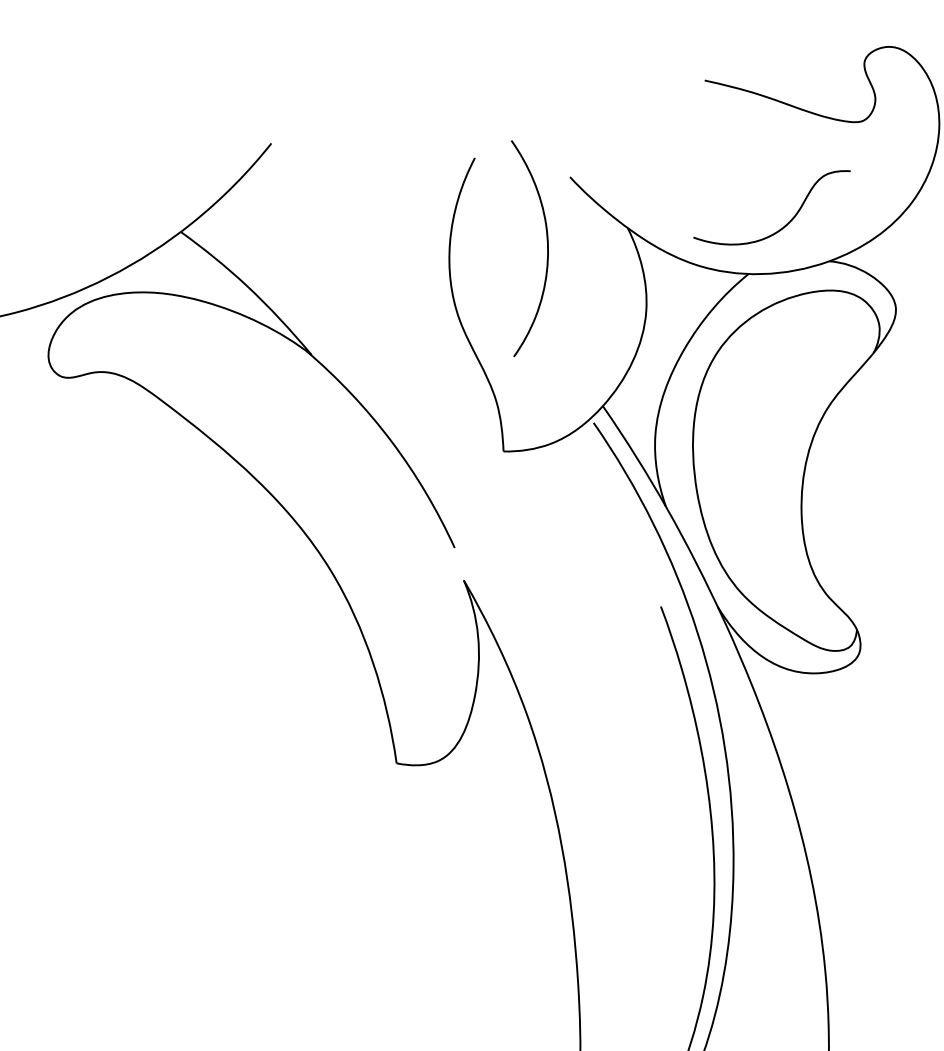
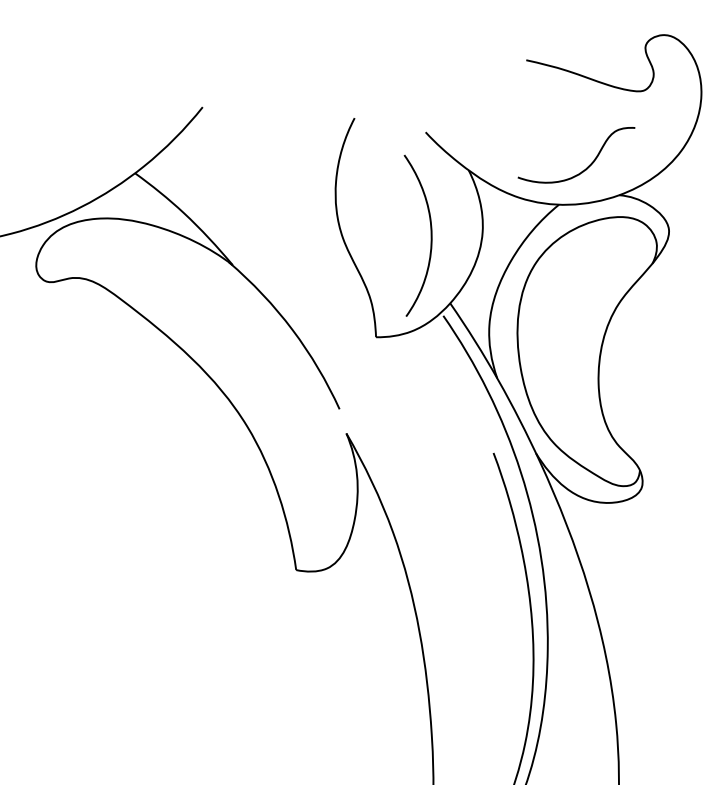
curve: (547, 248) -> (431, 235), moved

